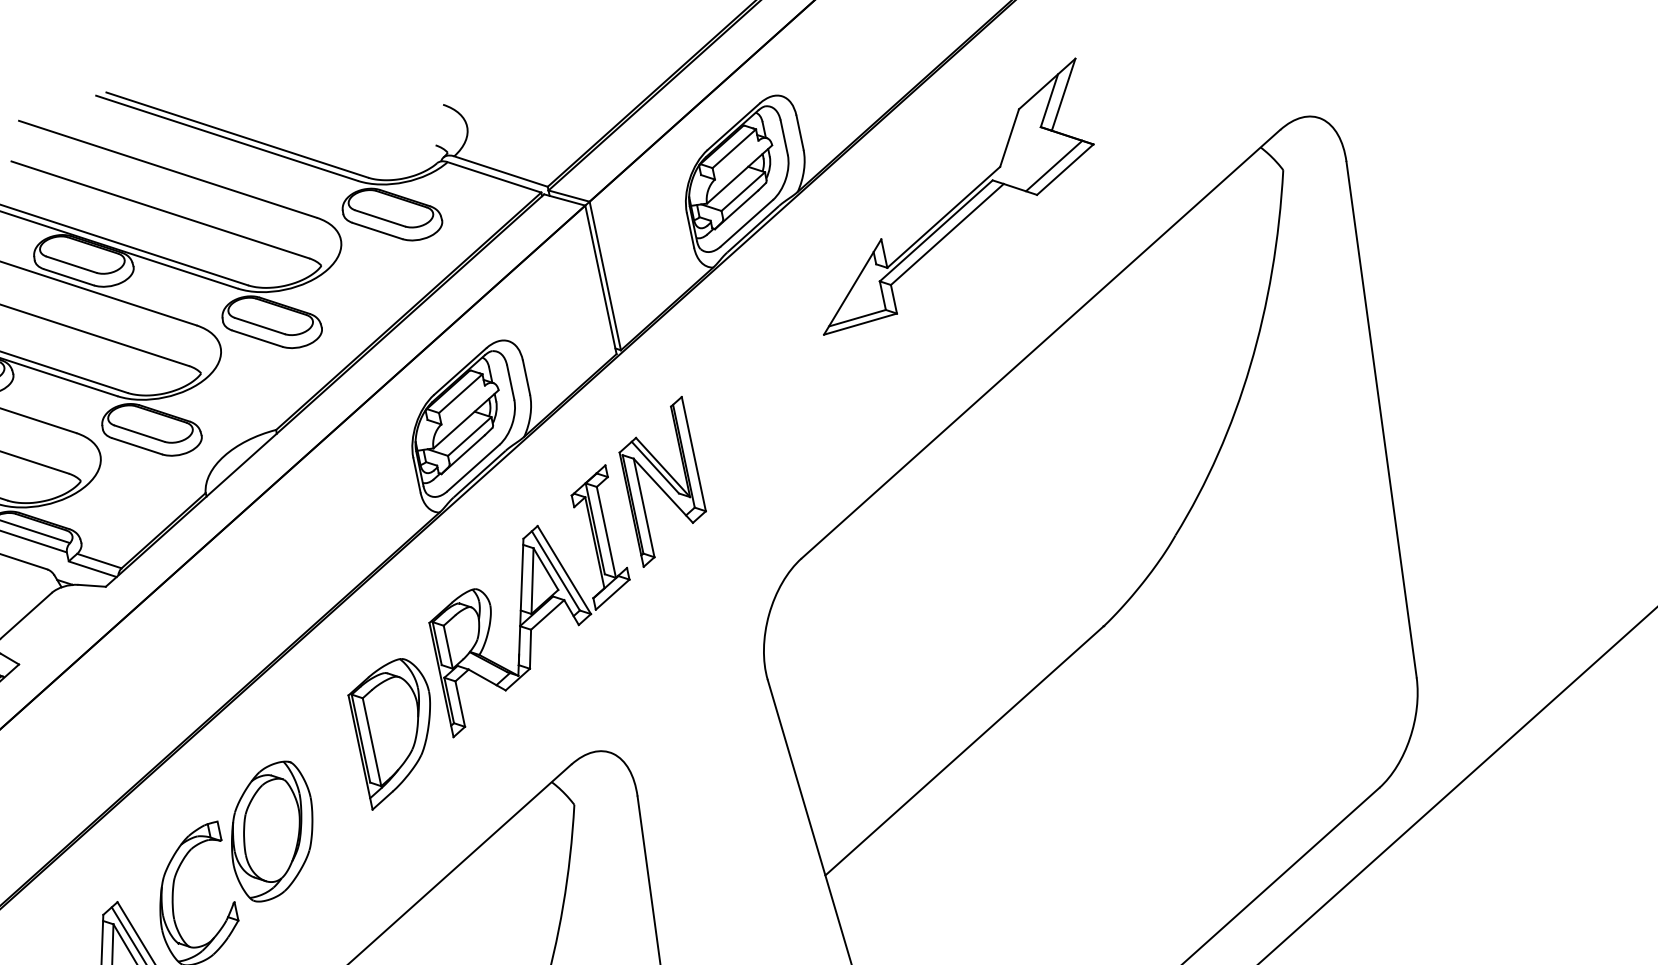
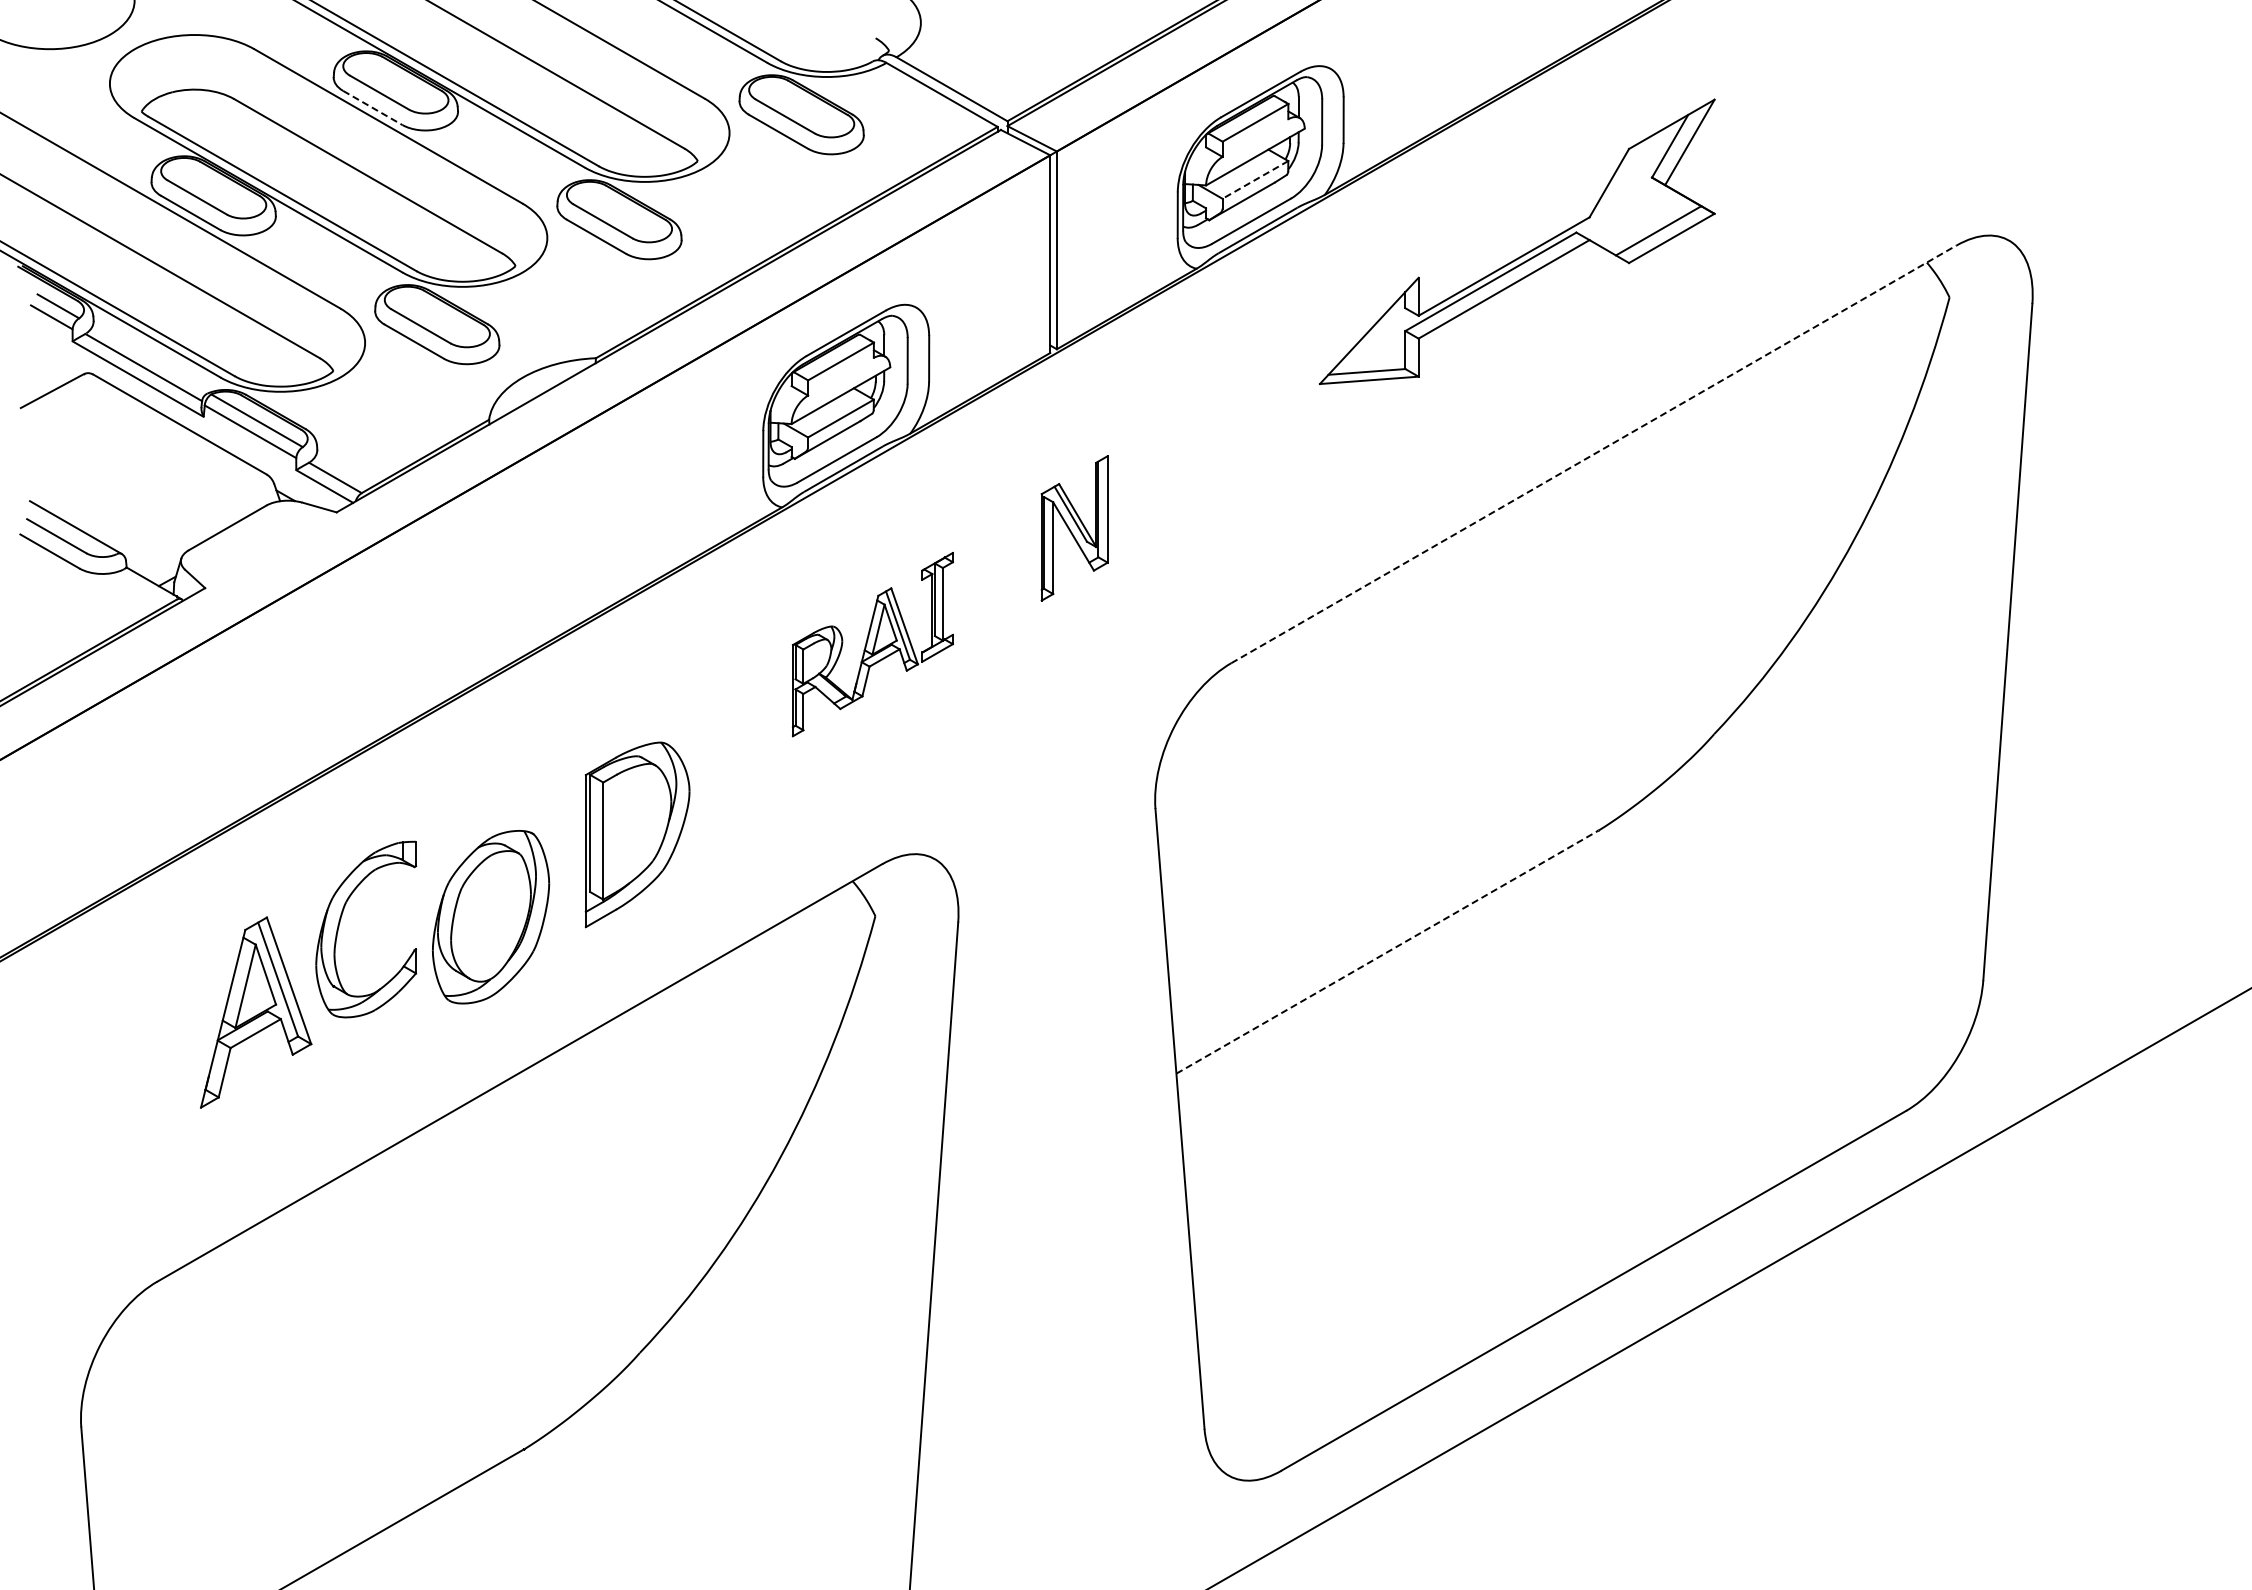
line: (743, 191) -> (1255, 179), solid -> dashed
line: (69, 277) -> (373, 108), solid -> dashed
line: (1041, 344) -> (1594, 454), solid -> dashed
part: (662, 482) -> (1074, 528), size x0.7
part: (529, 601) -> (872, 644), size x0.6
part: (396, 731) -> (637, 834), moved
line: (964, 751) -> (1387, 952), solid -> dashed
part: (272, 831) -> (491, 917), moved

